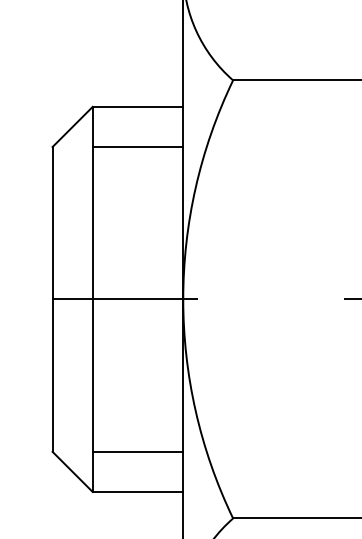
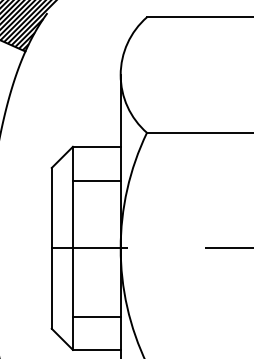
line: (137, 146) -> (96, 180), moved
line: (137, 451) -> (96, 316), moved

